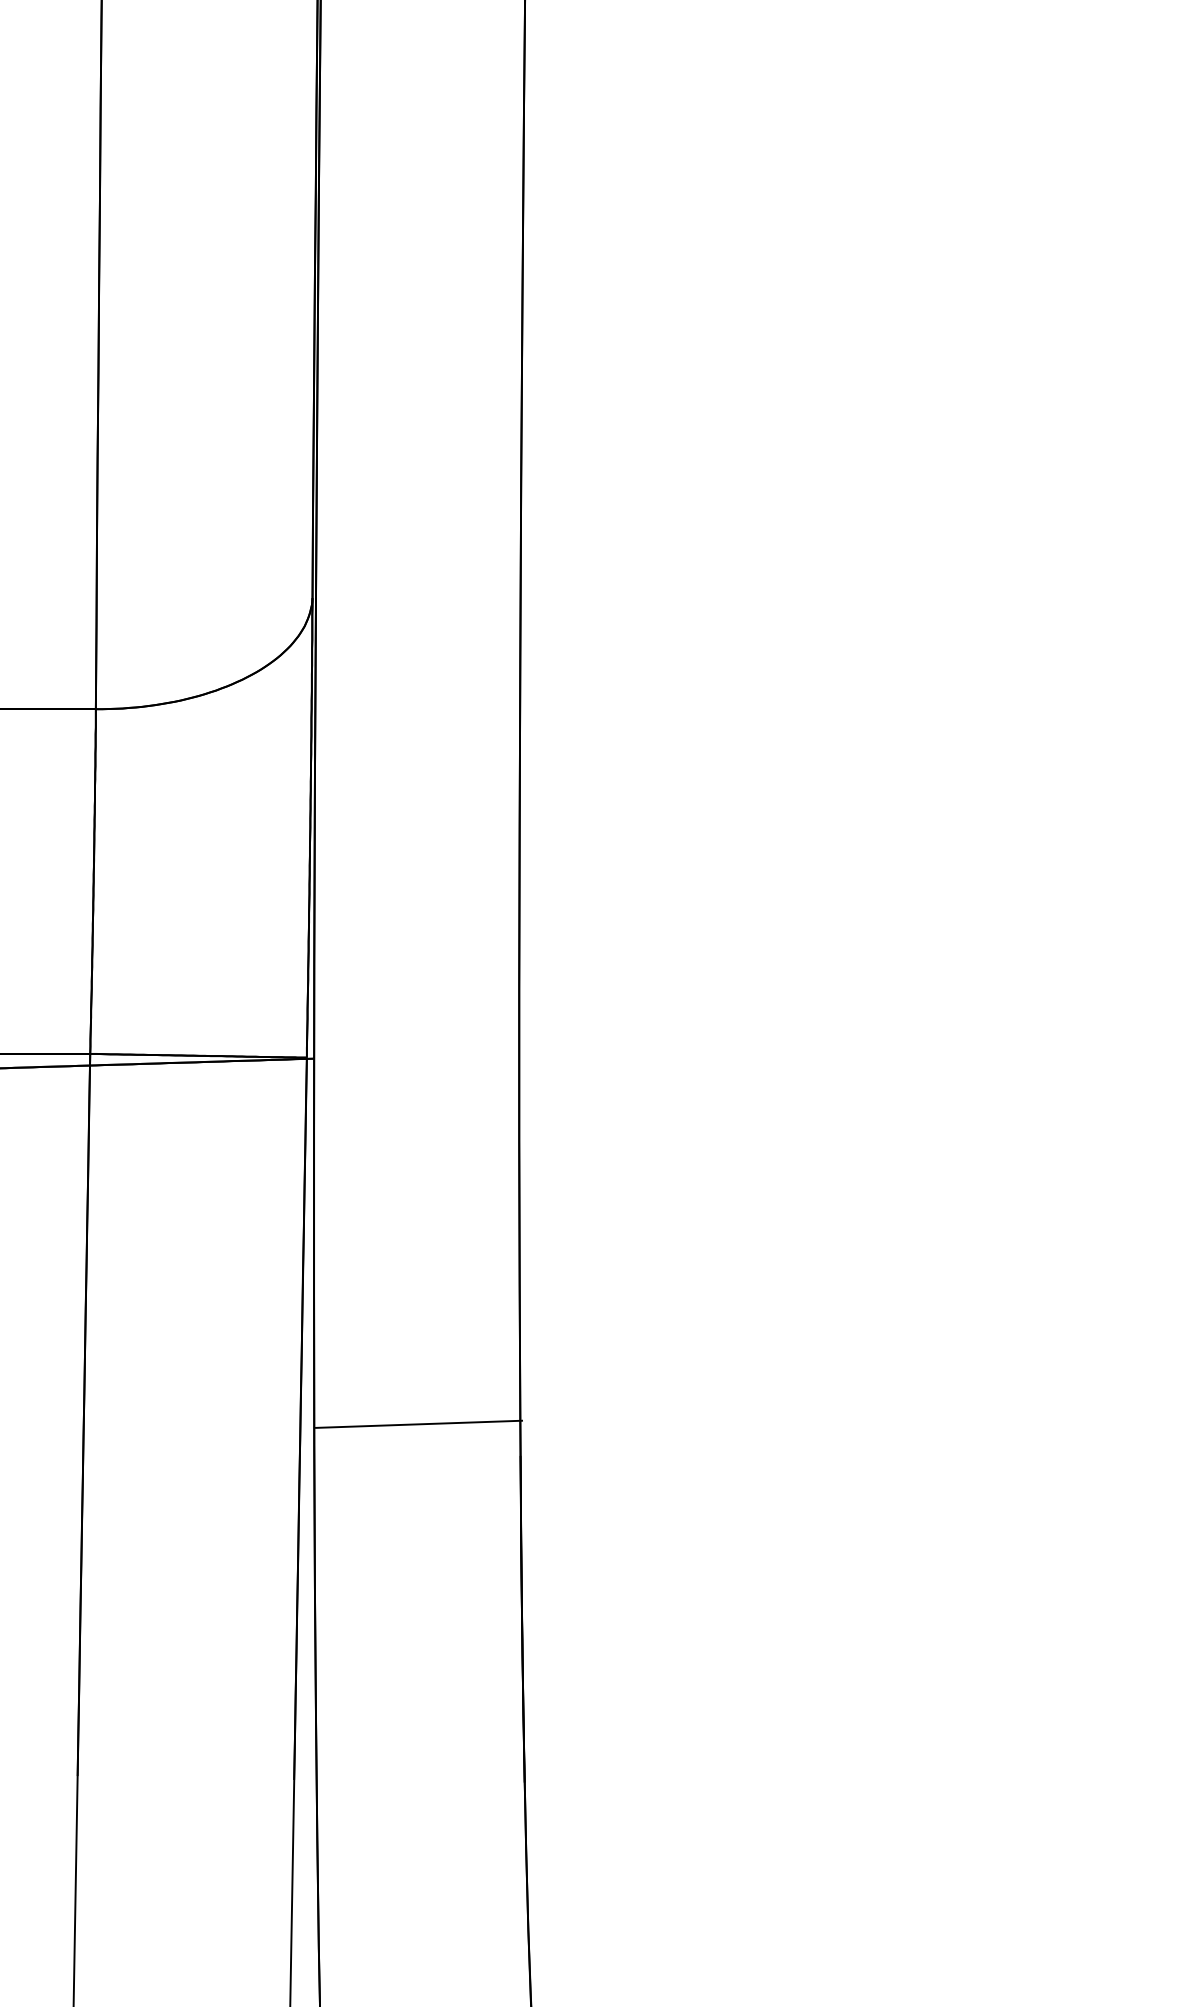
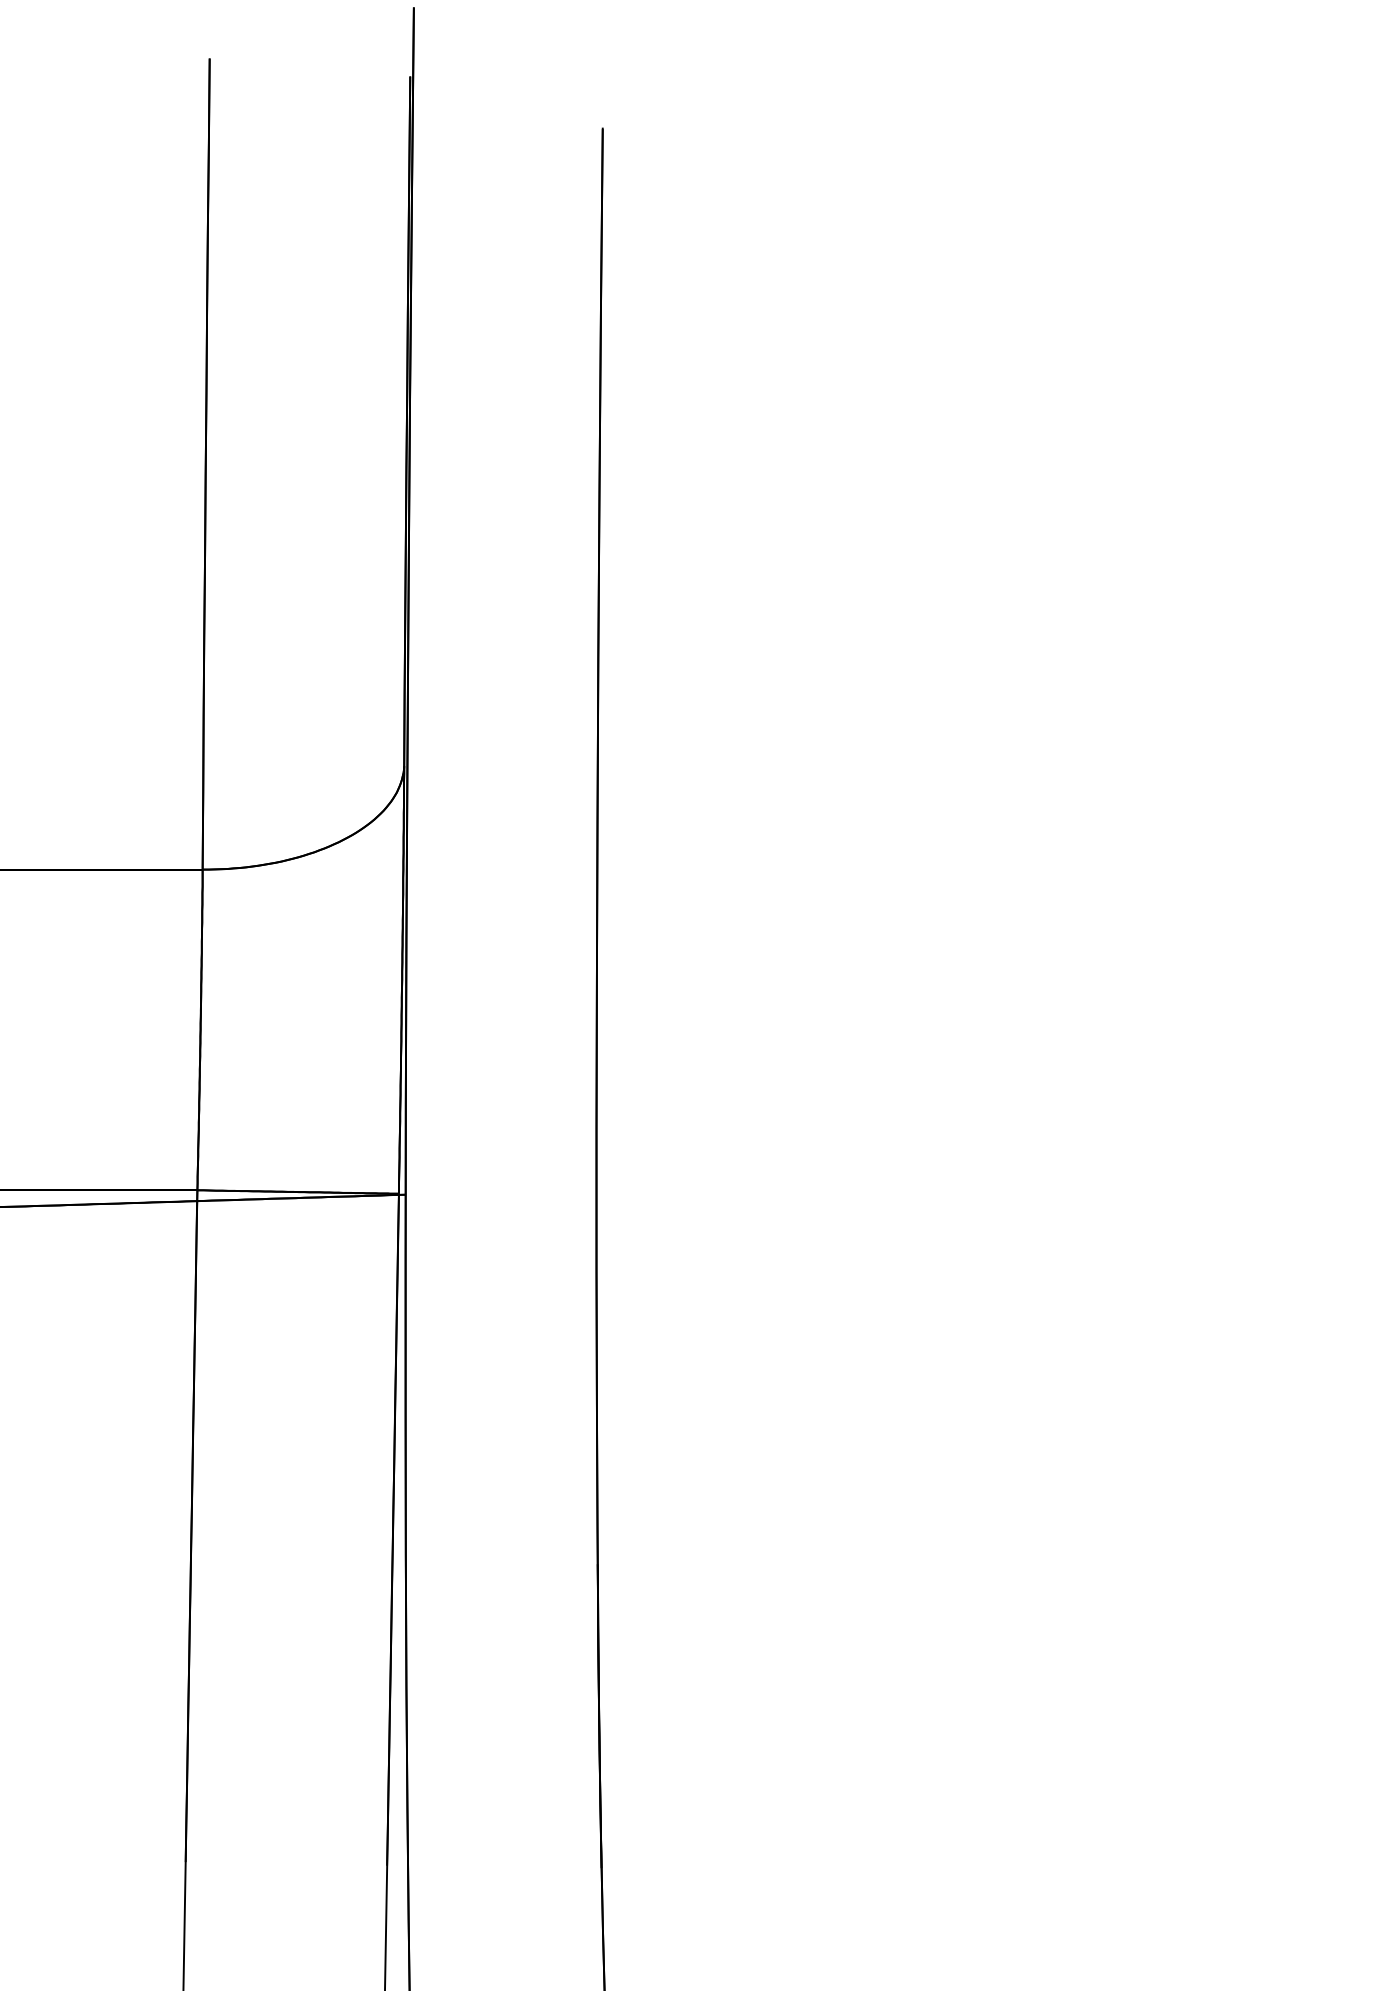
line: (419, 1423) -> (503, 1534), removed

